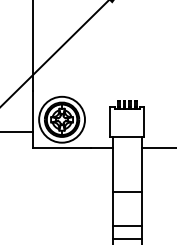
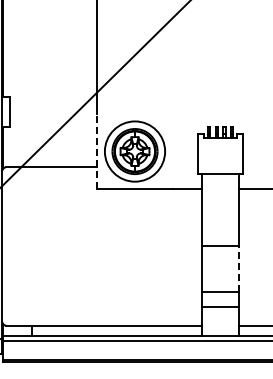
line: (33, 119) -> (97, 151), solid -> dashed
line: (141, 208) -> (239, 268), solid -> dashed

